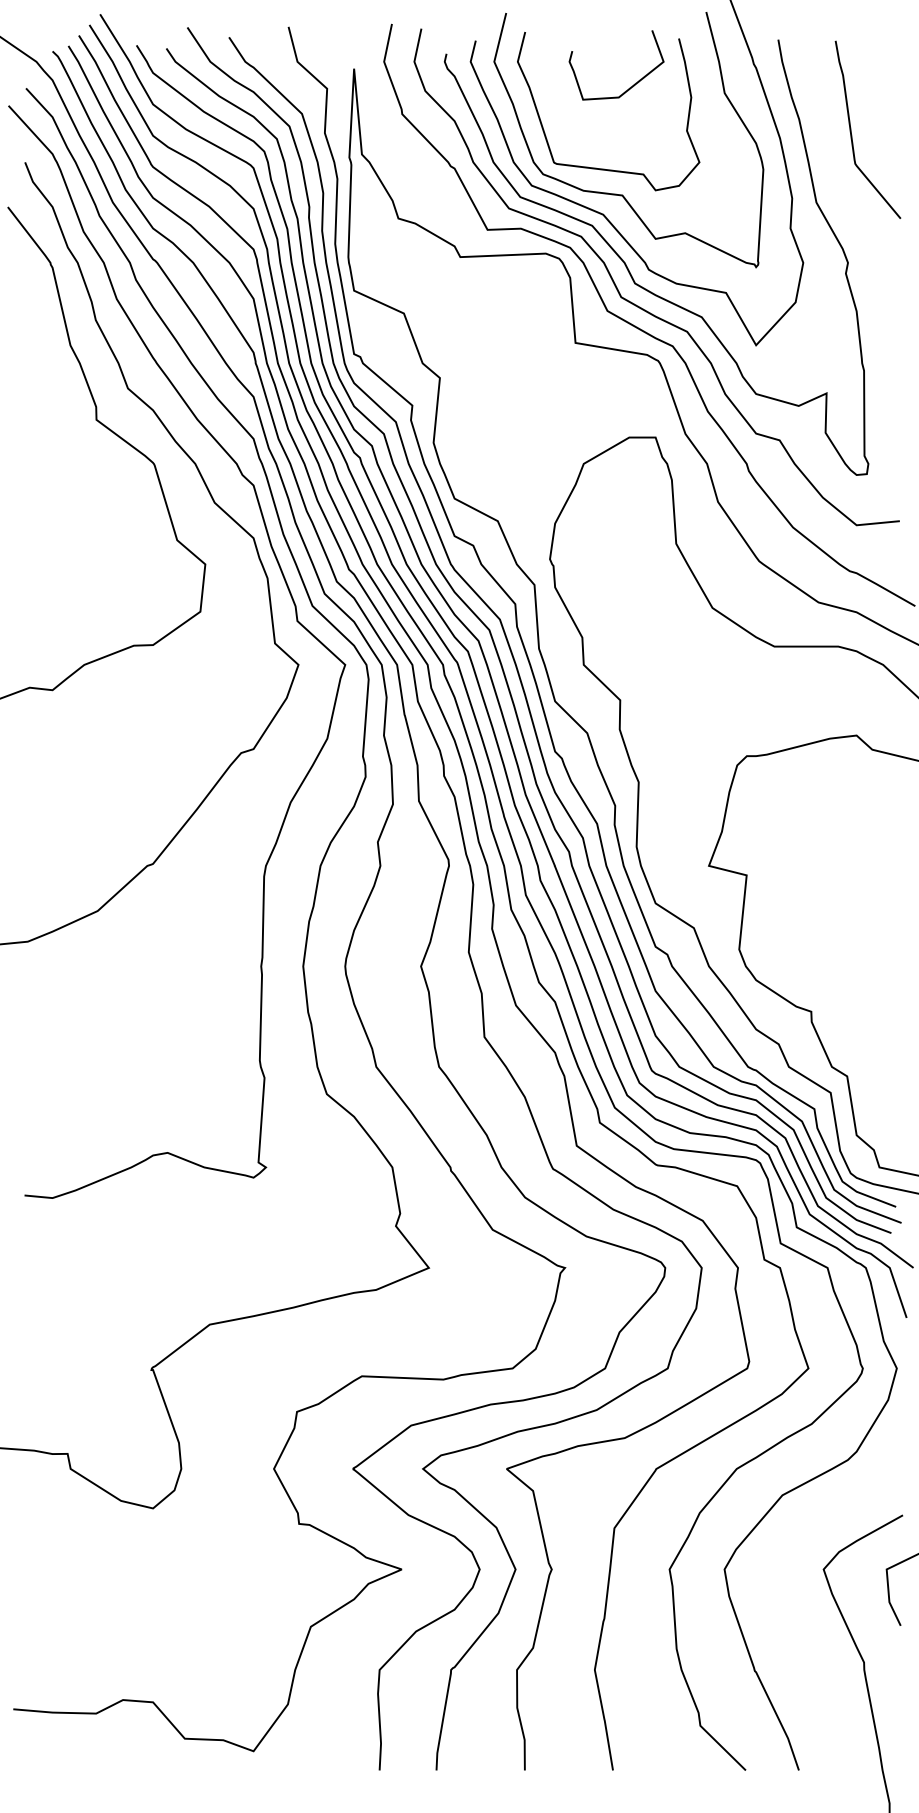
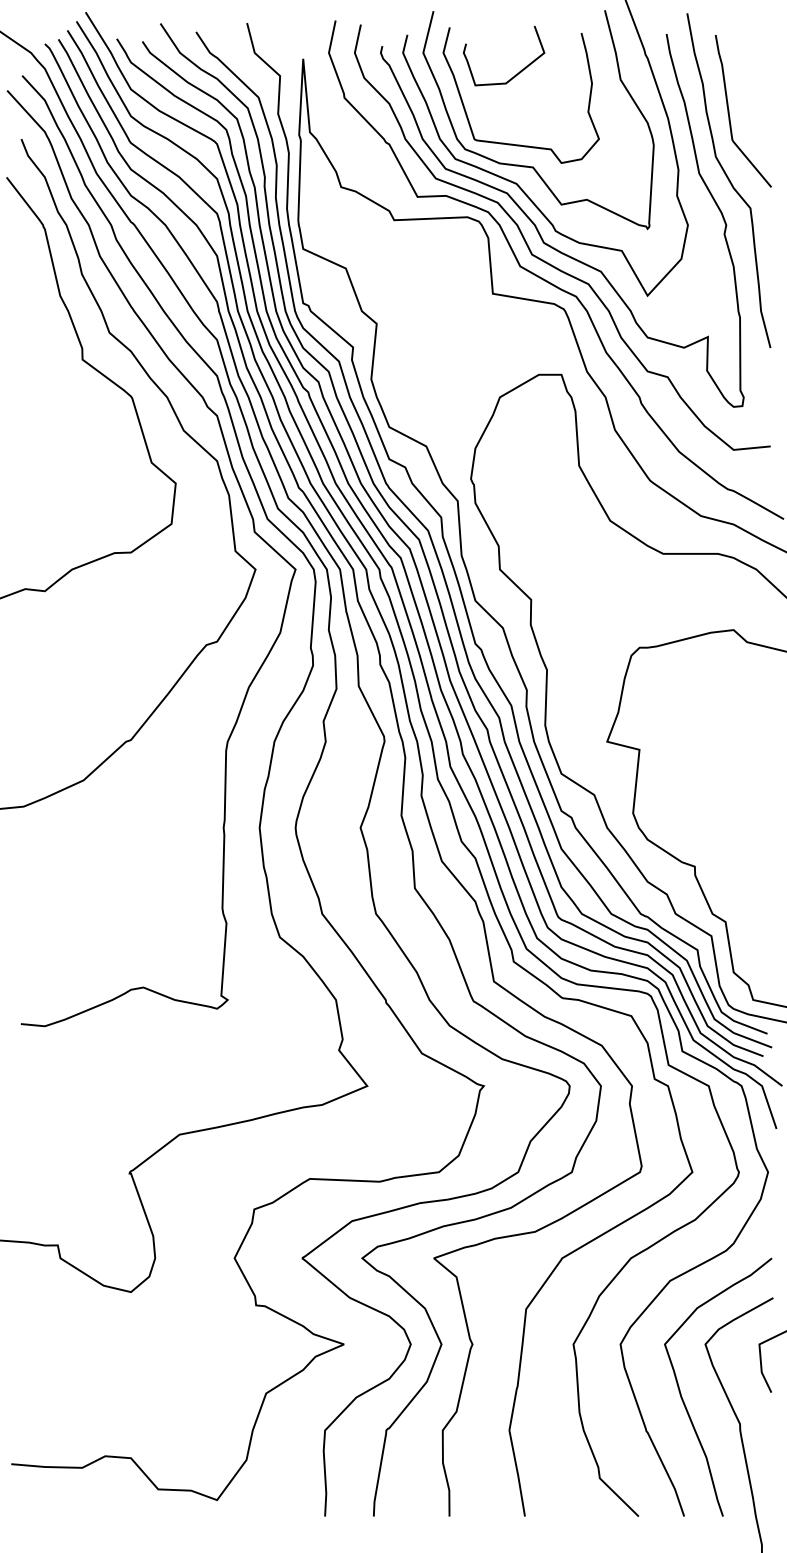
curve: (634, 83) -> (519, 71), moved
curve: (850, 210) -> (728, 180), added
curve: (799, 1637) -> (684, 1402), added

